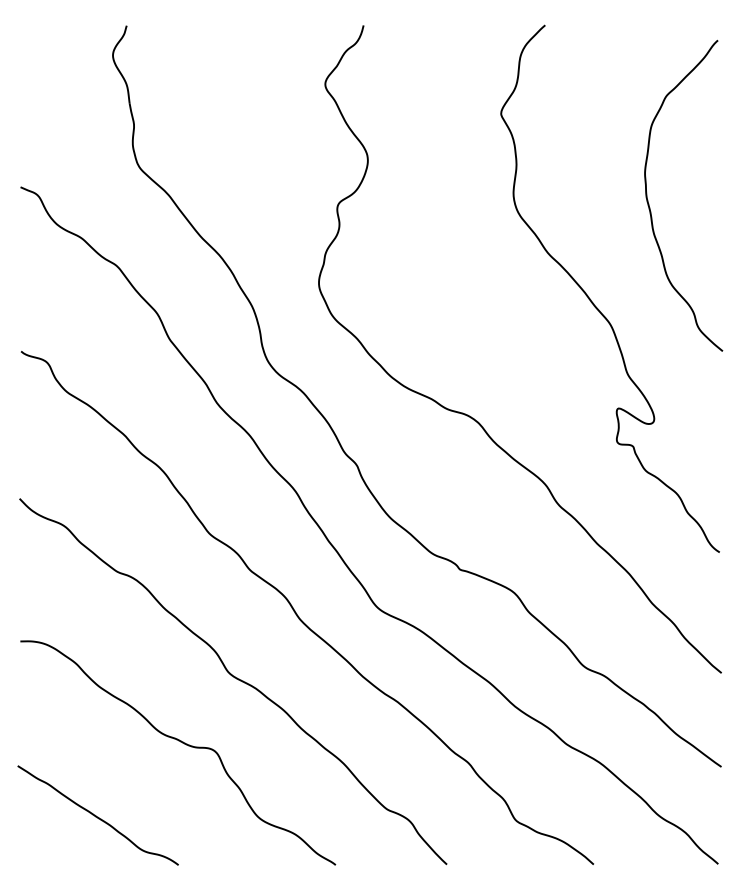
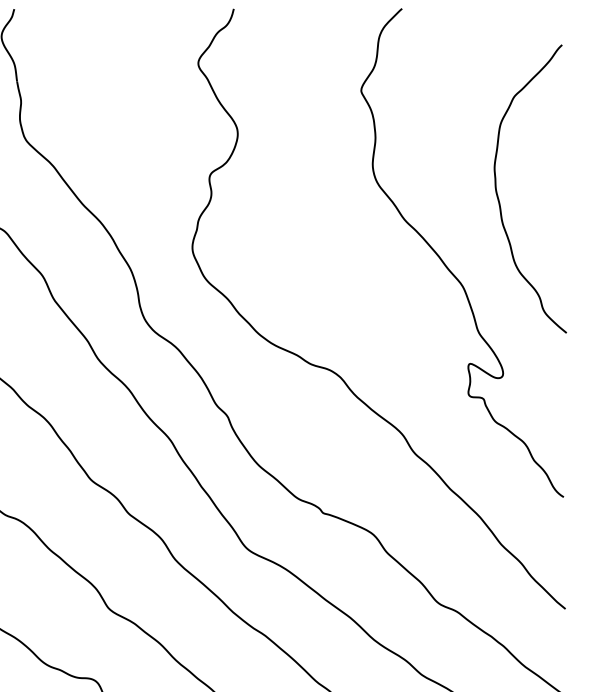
curve: (649, 203) -> (498, 196), moved

